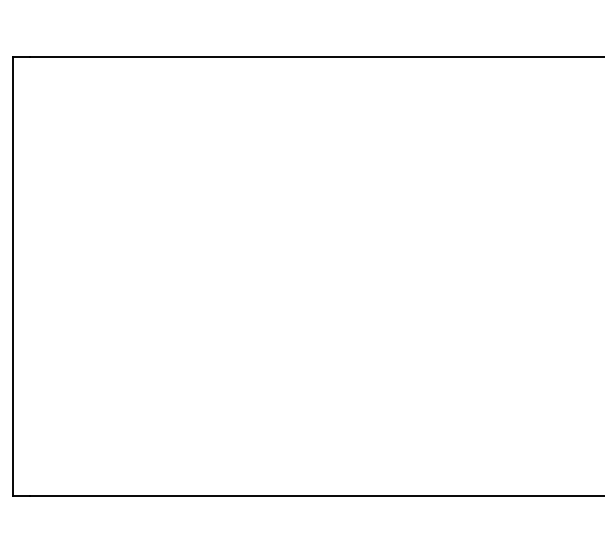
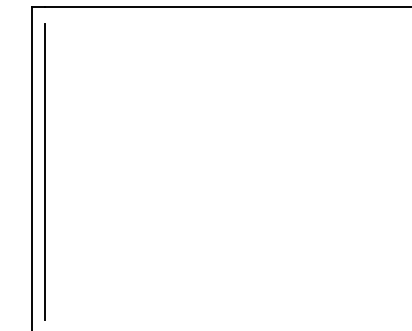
line: (30, 276) -> (45, 171), added

